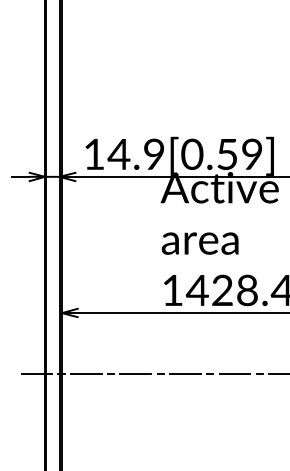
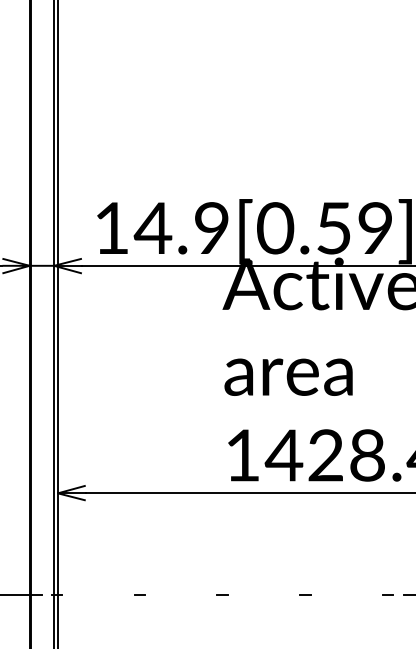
line: (85, 374) -> (97, 595), removed
line: (135, 374) -> (180, 595), removed
line: (184, 374) -> (262, 595), removed
line: (234, 374) -> (345, 595), removed

